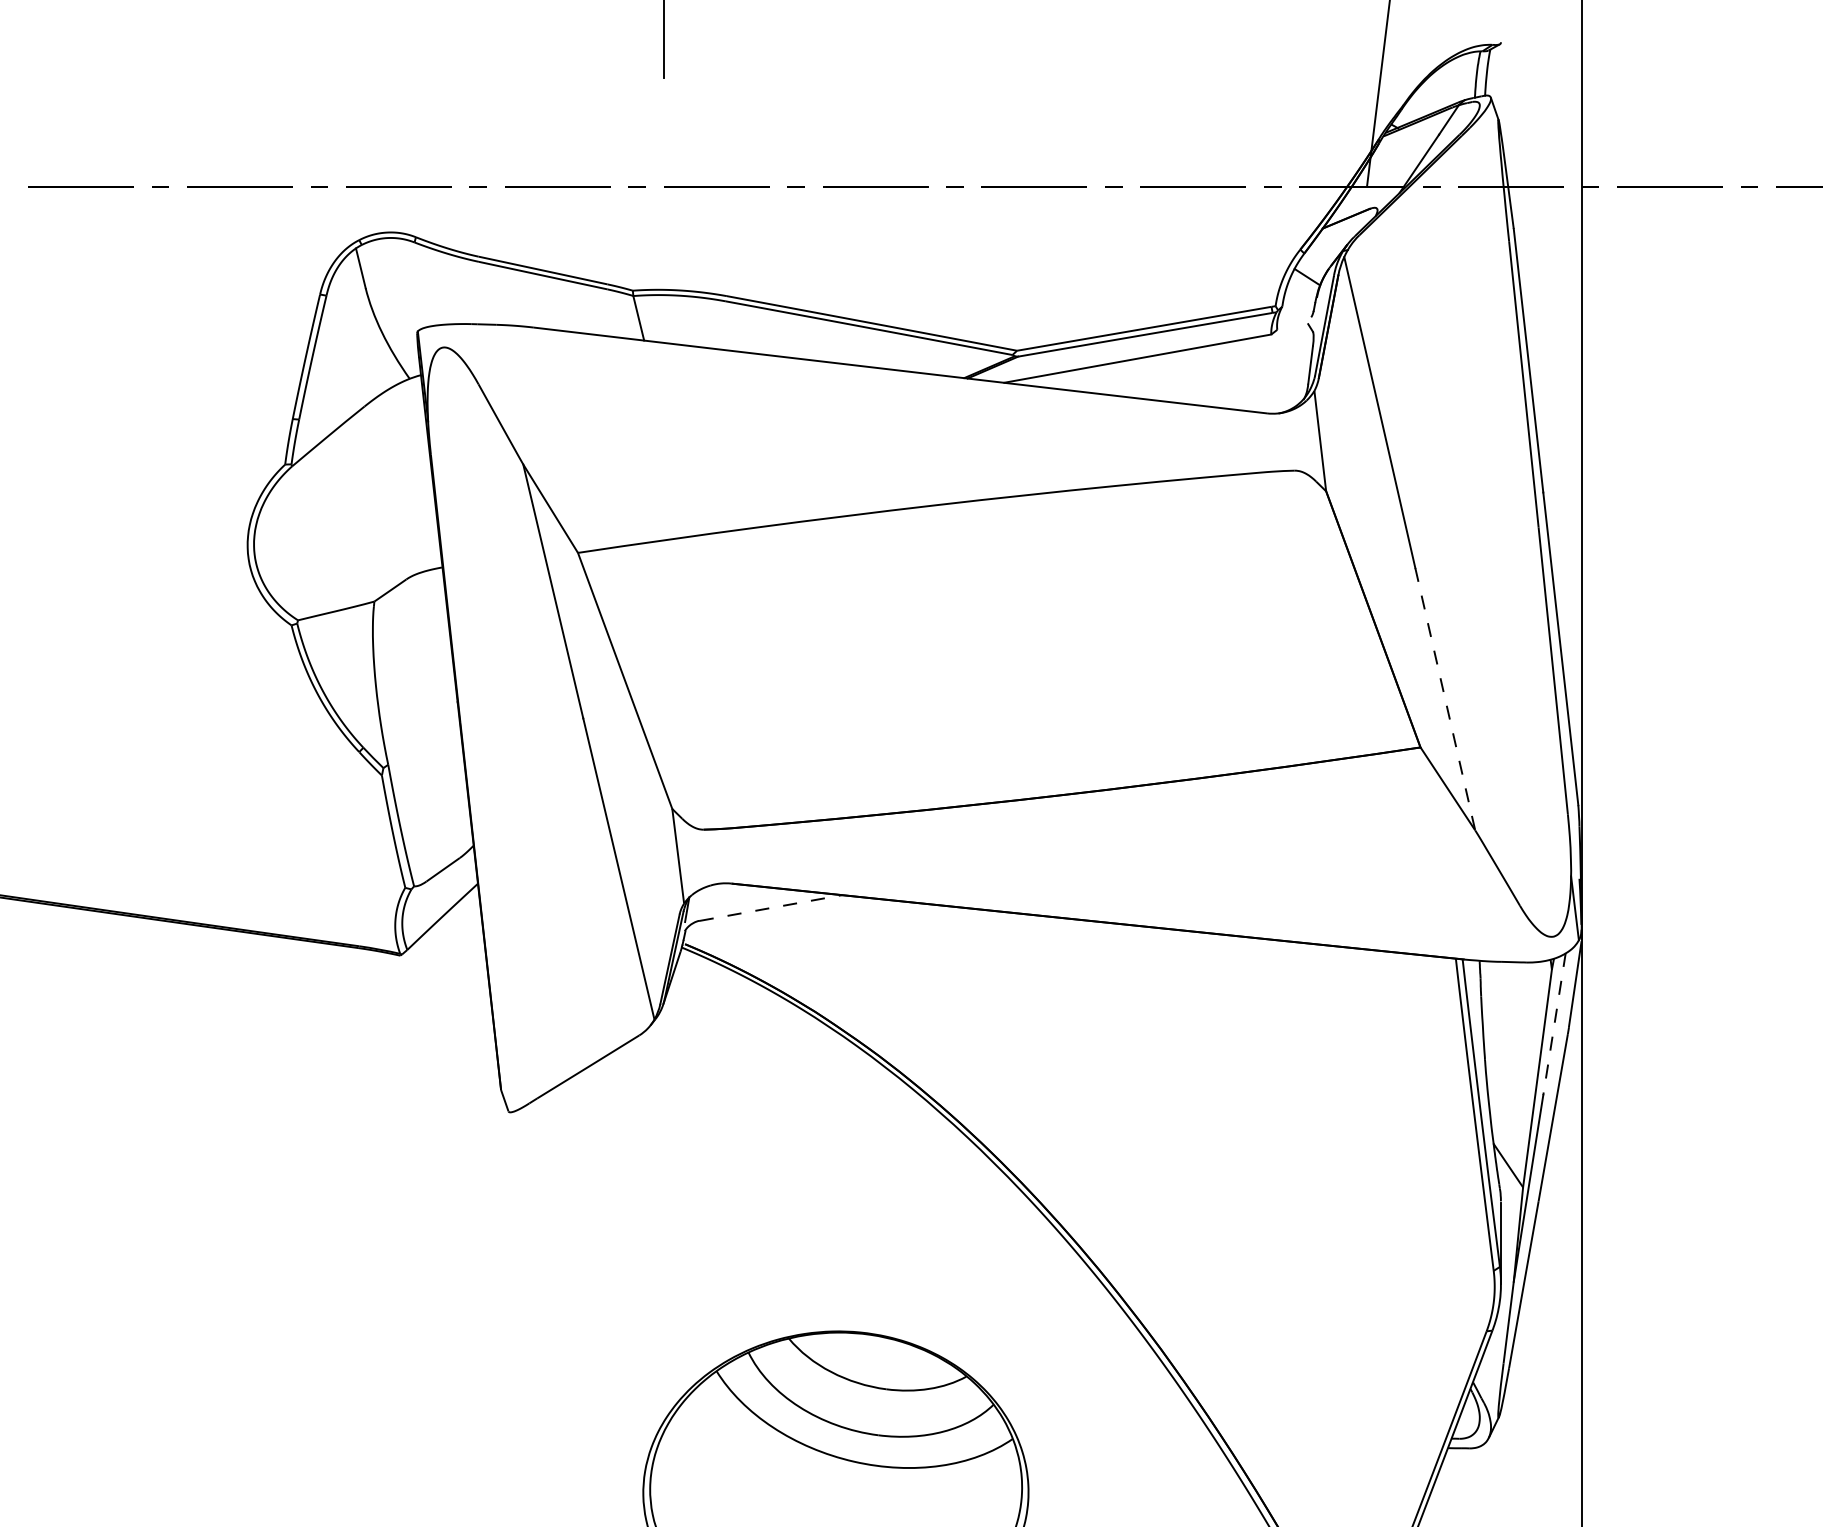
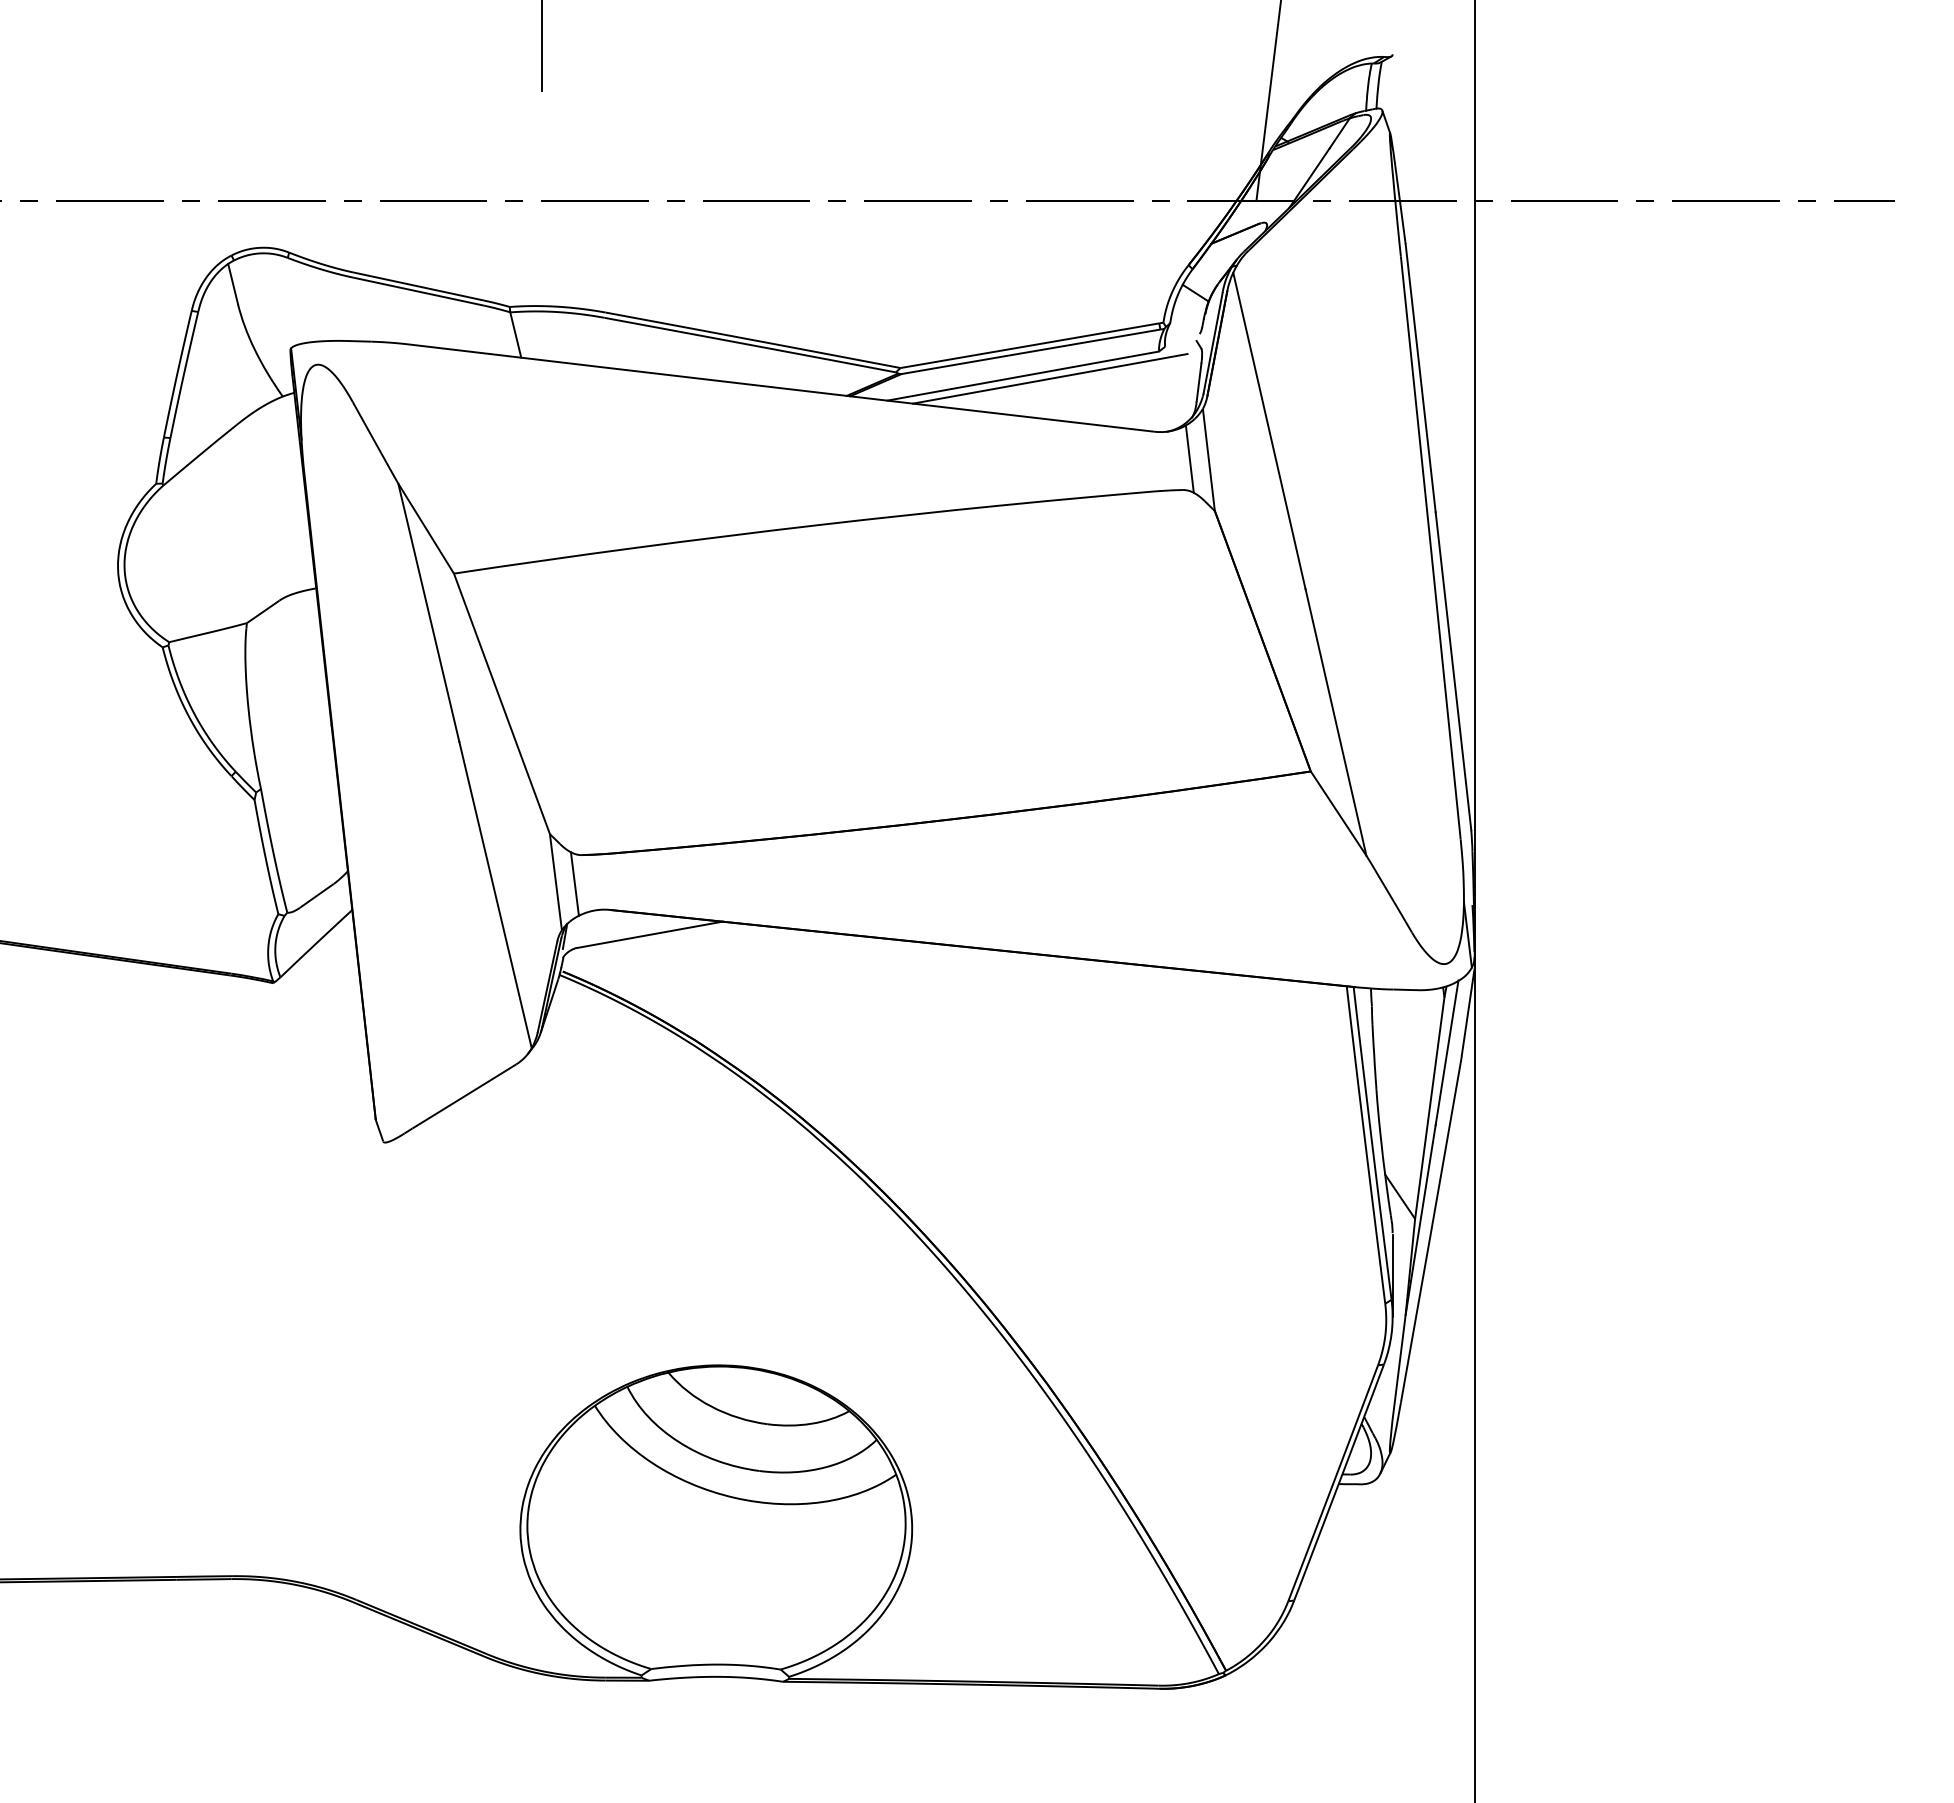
line: (1164, 361) -> (1050, 378), added
line: (1301, 439) -> (1189, 458), added
line: (1444, 699) -> (1335, 722), dashed -> solid
line: (696, 857) -> (574, 883), added
line: (771, 907) -> (650, 934), dashed -> solid
line: (1554, 1024) -> (1447, 1053), dashed -> solid

